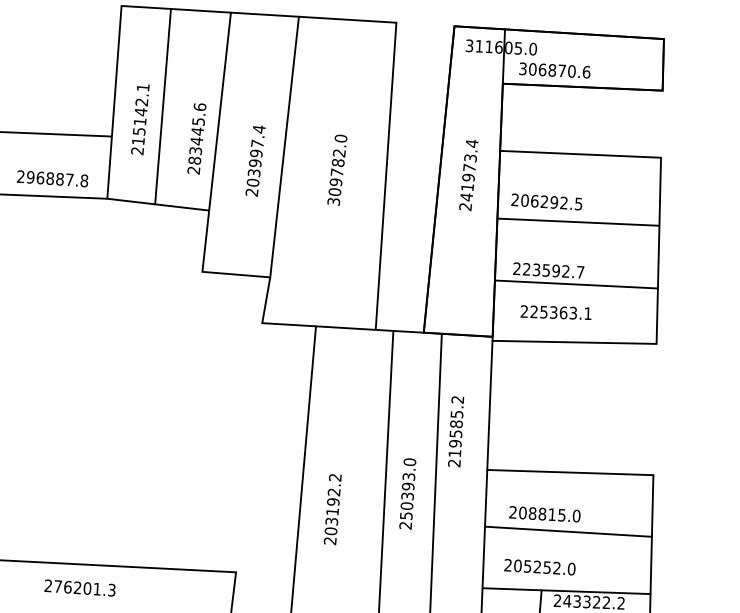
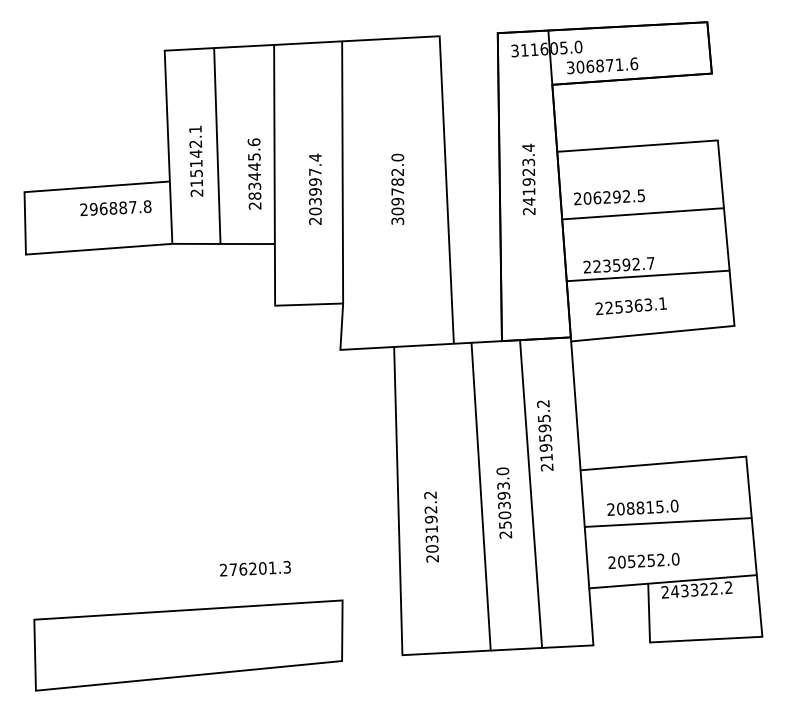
text: (571, 71) -> (619, 64), 306870.6 -> 306871.6
text: (469, 167) -> (528, 171), 241973.4 -> 241923.4
text: (52, 179) -> (115, 208), moved
text: (456, 424) -> (544, 428), 219585.2 -> 219595.2
text: (79, 587) -> (254, 568), moved

